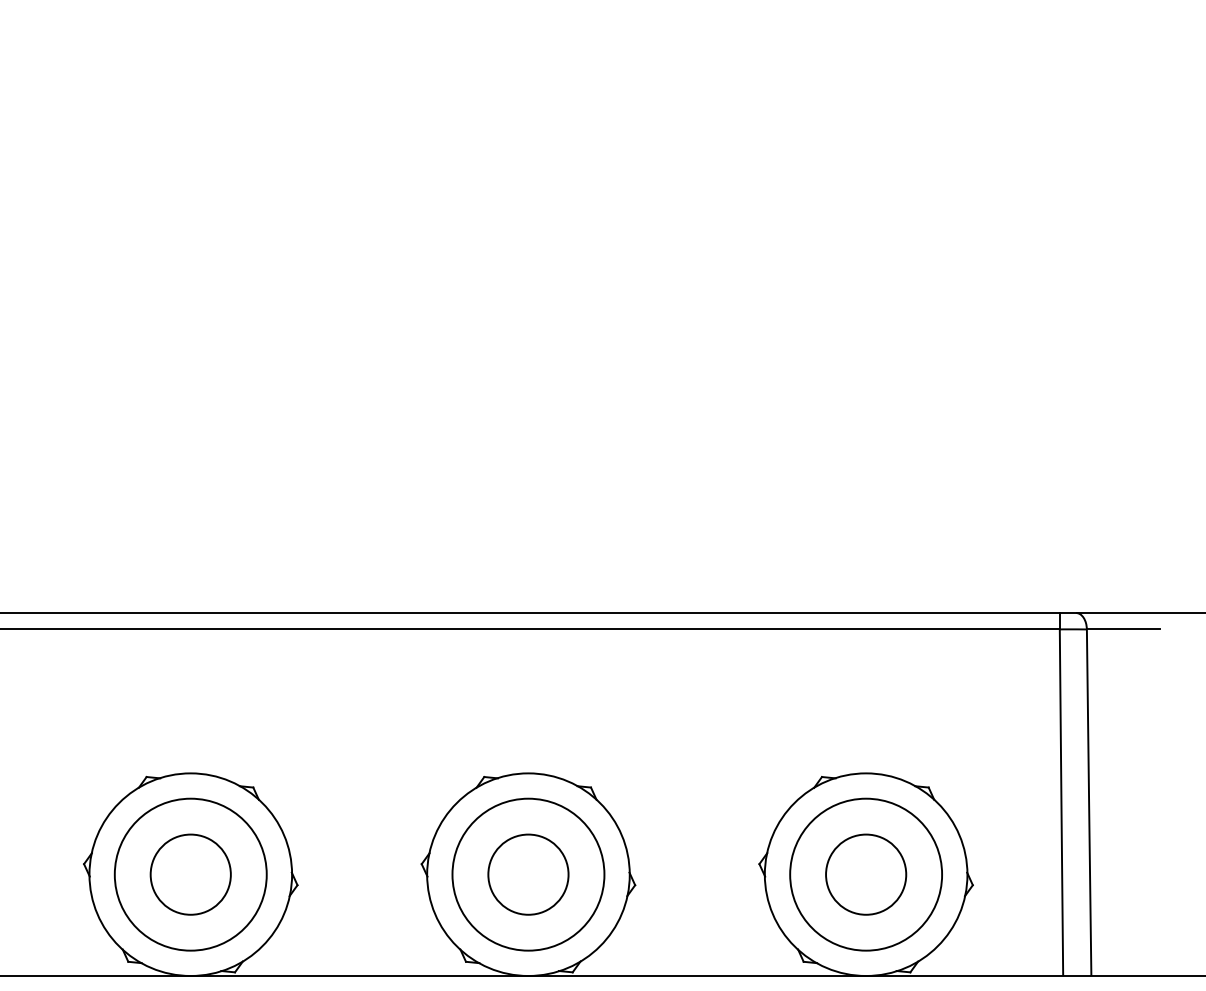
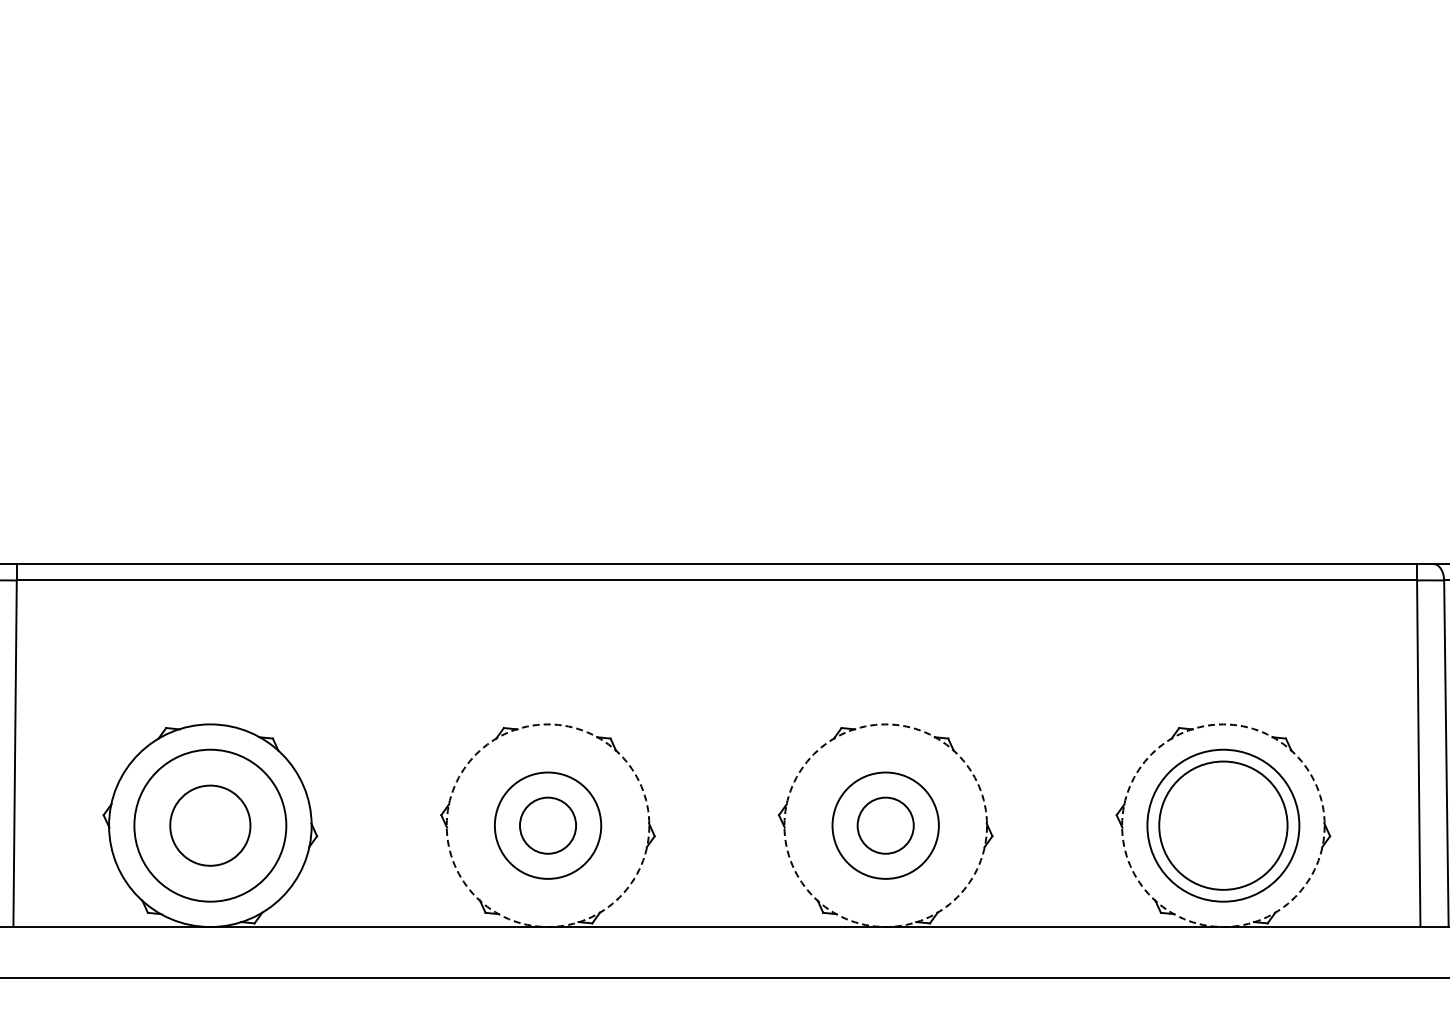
circle: (190, 874) -> (547, 825), size x0.7
circle: (190, 874) -> (547, 825), solid -> dashed
circle: (191, 874) -> (548, 825), size x0.7
circle: (528, 874) -> (885, 825), size x0.7
circle: (528, 874) -> (885, 825), size x0.7
circle: (528, 874) -> (885, 825), solid -> dashed
circle: (866, 874) -> (1223, 825), size x1.6
circle: (866, 874) -> (1223, 825), solid -> dashed

